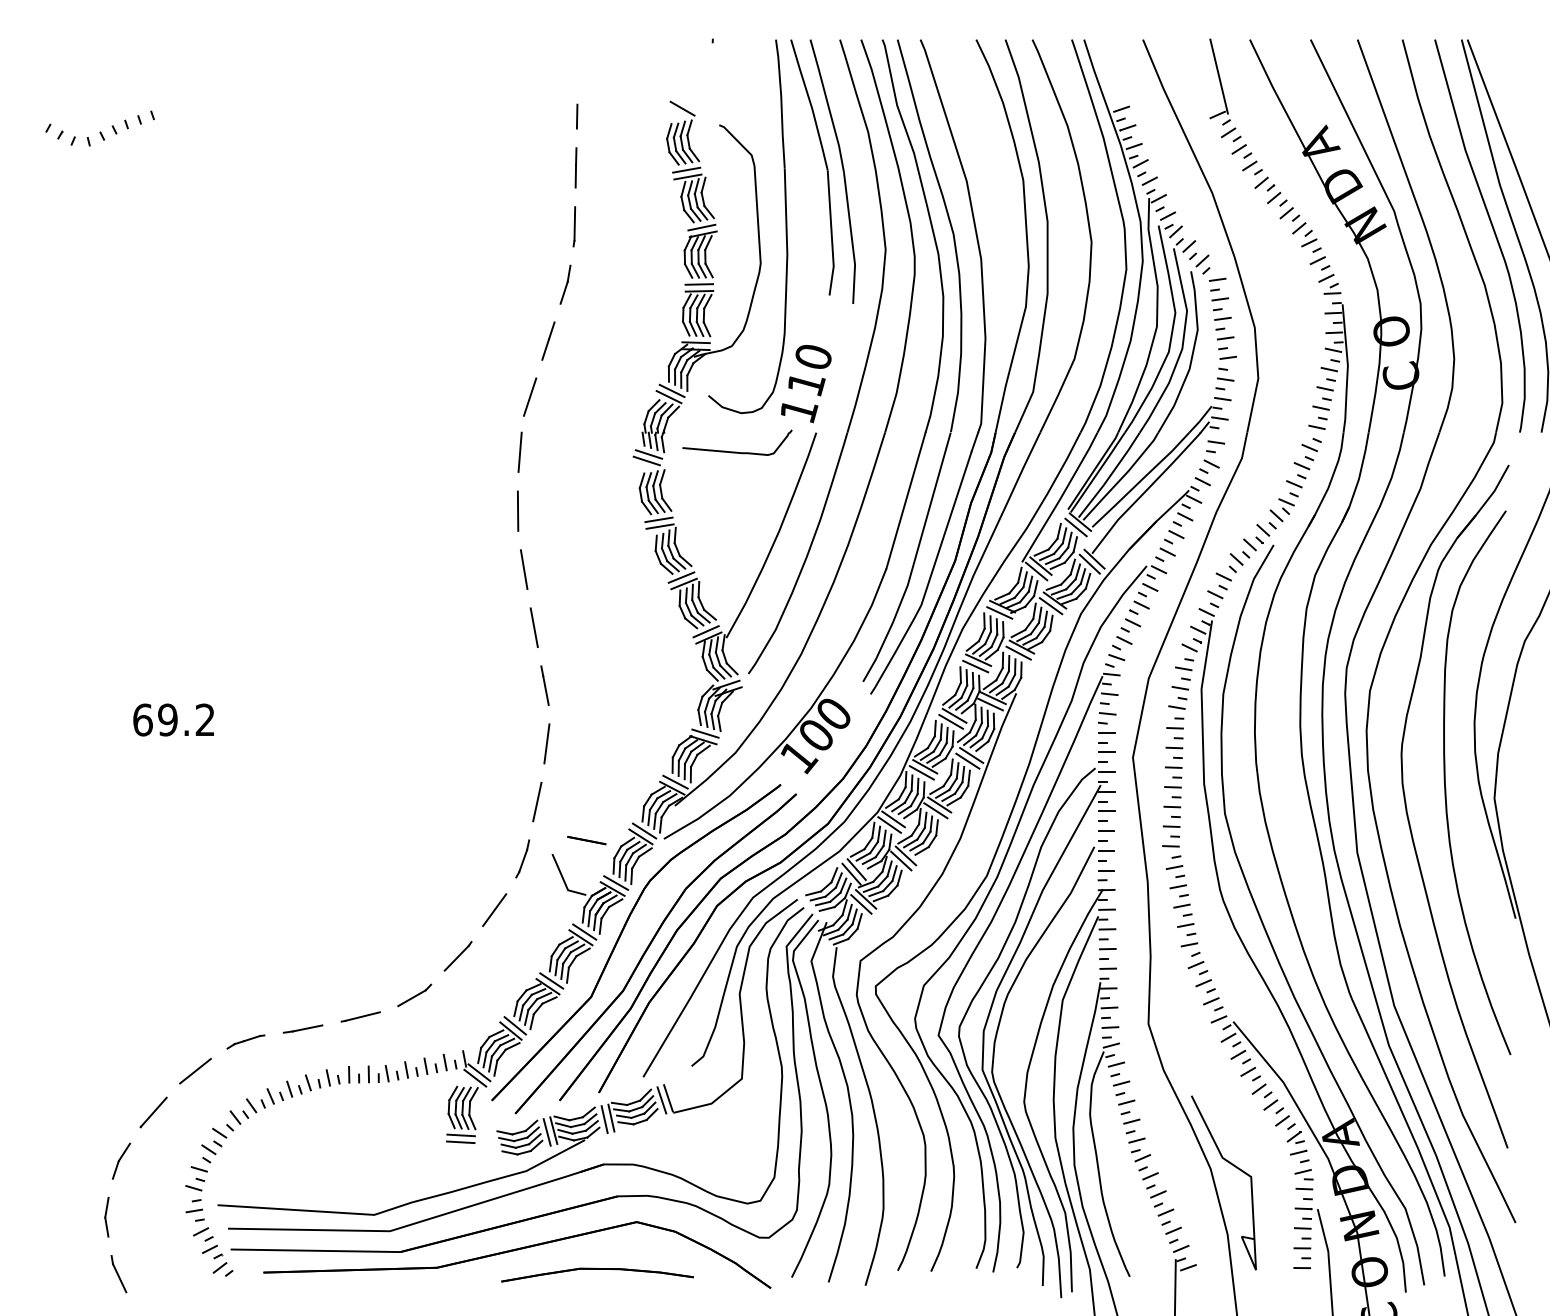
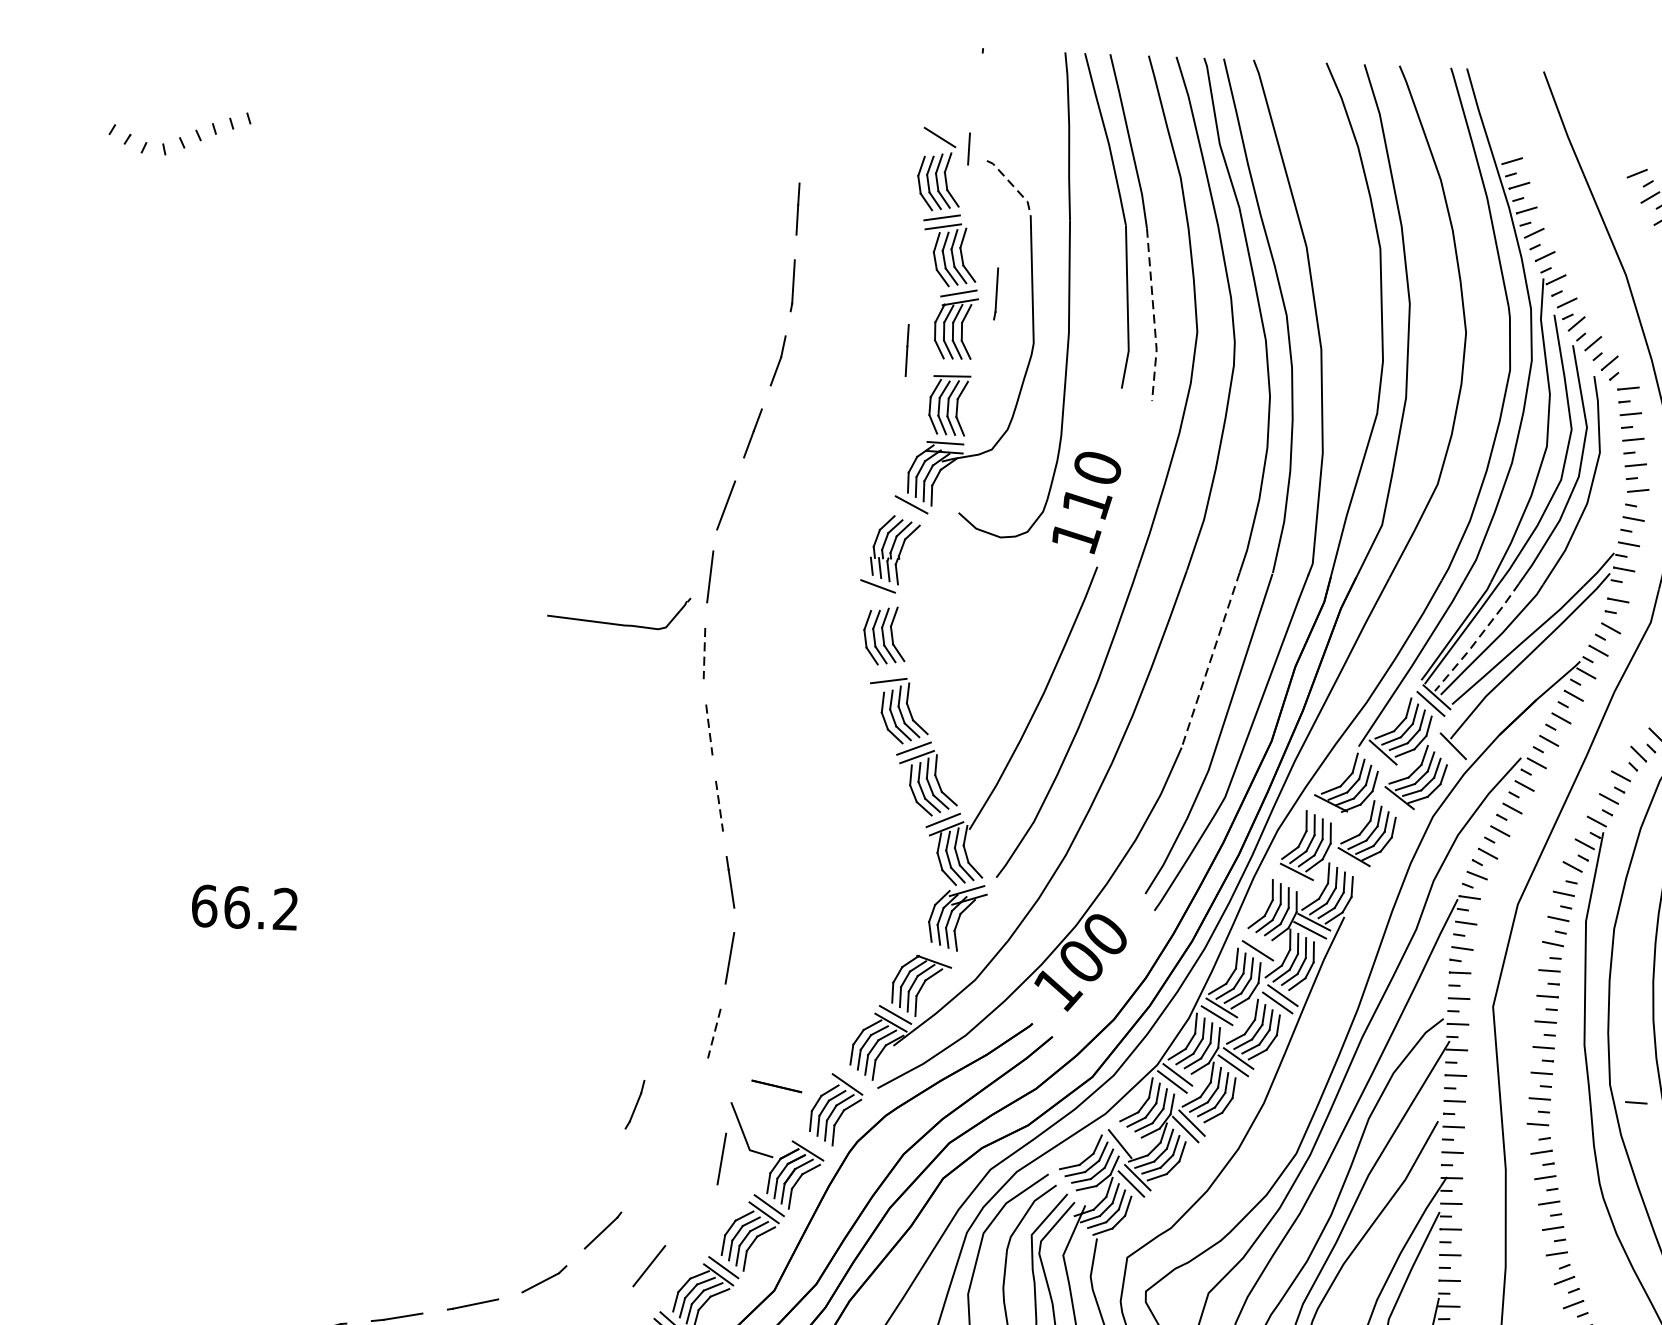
line: (1218, 76) -> (1640, 123), removed
line: (577, 116) -> (969, 148), moved
line: (739, 143) -> (1012, 185), solid -> dashed
line: (730, 226) -> (996, 293), added
line: (851, 239) -> (1153, 316), solid -> dashed
line: (663, 272) -> (906, 349), added
line: (699, 284) -> (952, 367), removed
line: (668, 397) -> (906, 513), removed
part: (737, 451) -> (618, 623), moved
line: (646, 460) -> (874, 594), removed
line: (1110, 475) -> (1478, 637), solid -> dashed
line: (906, 500) -> (1211, 659), solid -> dashed
line: (518, 511) -> (705, 653), solid -> dashed
line: (658, 519) -> (887, 671), removed
line: (1089, 563) -> (1446, 751), removed
line: (524, 569) -> (709, 729), solid -> dashed
line: (1036, 571) -> (1377, 759), removed
line: (1050, 606) -> (1393, 805), removed
line: (999, 612) -> (1326, 810), removed
line: (534, 627) -> (719, 805), solid -> dashed
line: (1018, 652) -> (1349, 863), removed
line: (975, 666) -> (1292, 879), removed
line: (954, 715) -> (1262, 942), removed
text: (167, 719) -> (236, 906), 69.2 -> 66.2
line: (705, 733) -> (937, 953), removed
line: (537, 802) -> (714, 1034), solid -> dashed
line: (1245, 826) -> (1636, 1102), added
line: (644, 830) -> (852, 1076), removed
part: (522, 858) -> (634, 1104), moved
line: (856, 869) -> (1126, 1138), removed
line: (616, 882) -> (813, 1142), removed
line: (546, 897) -> (721, 1158), added
line: (494, 910) -> (649, 1266), moved

